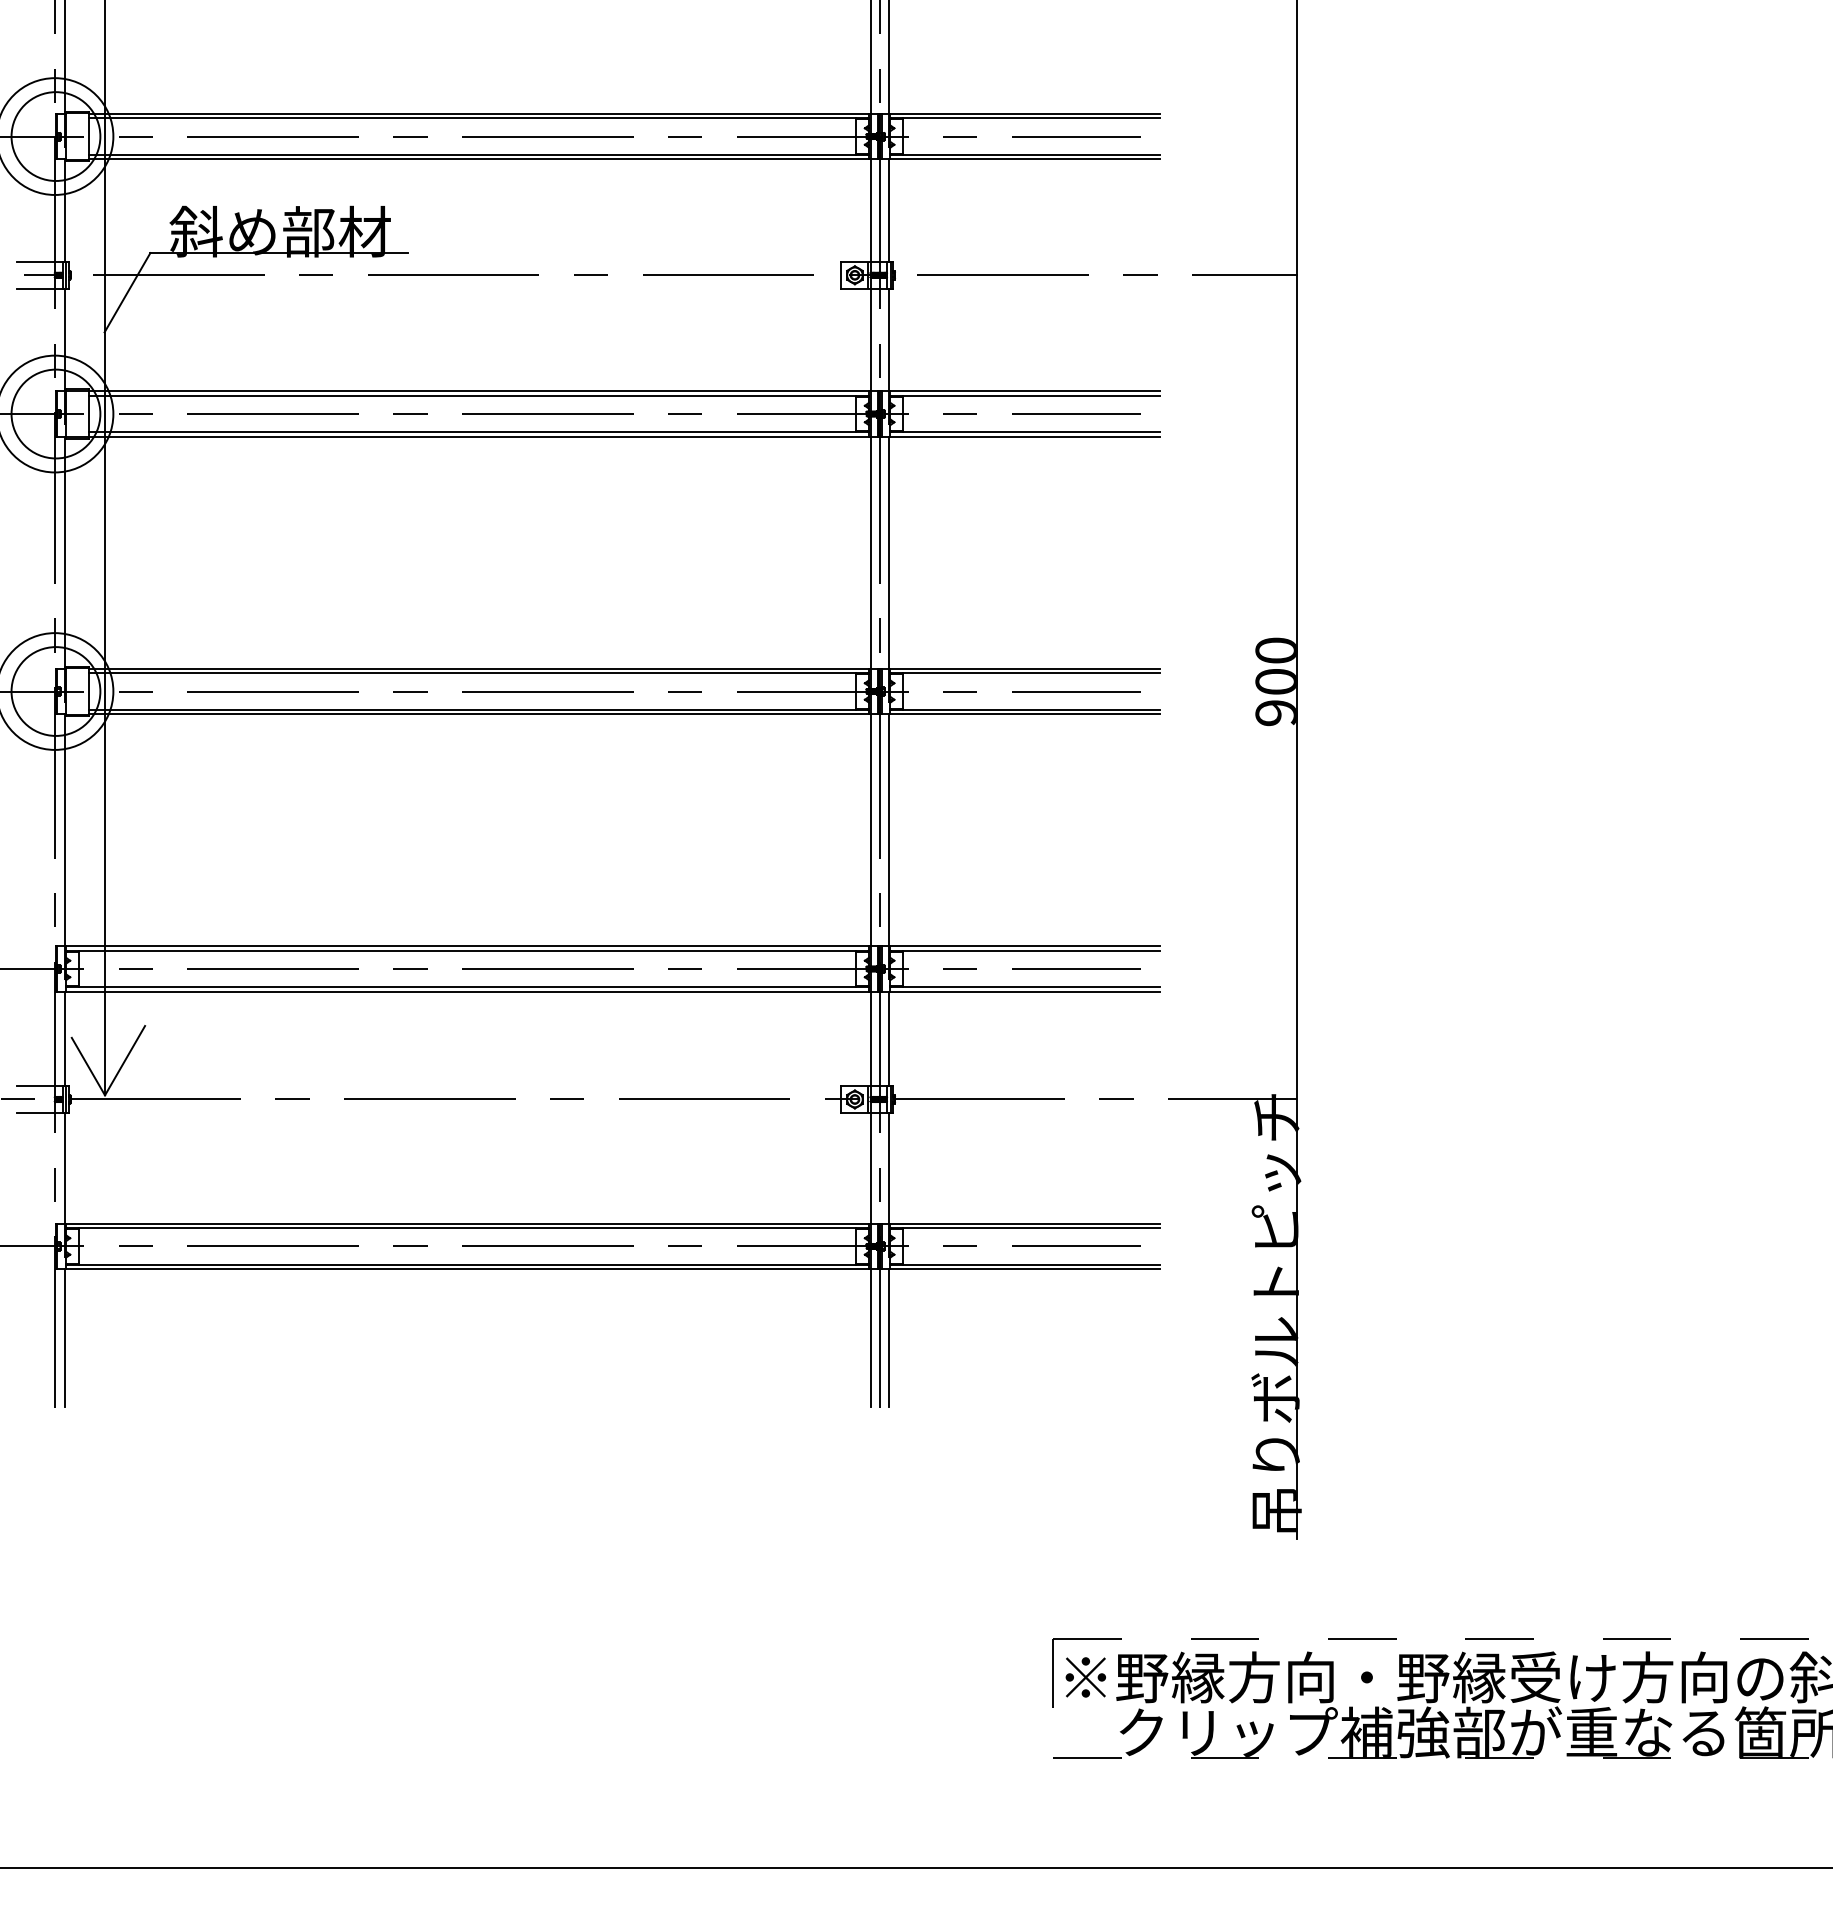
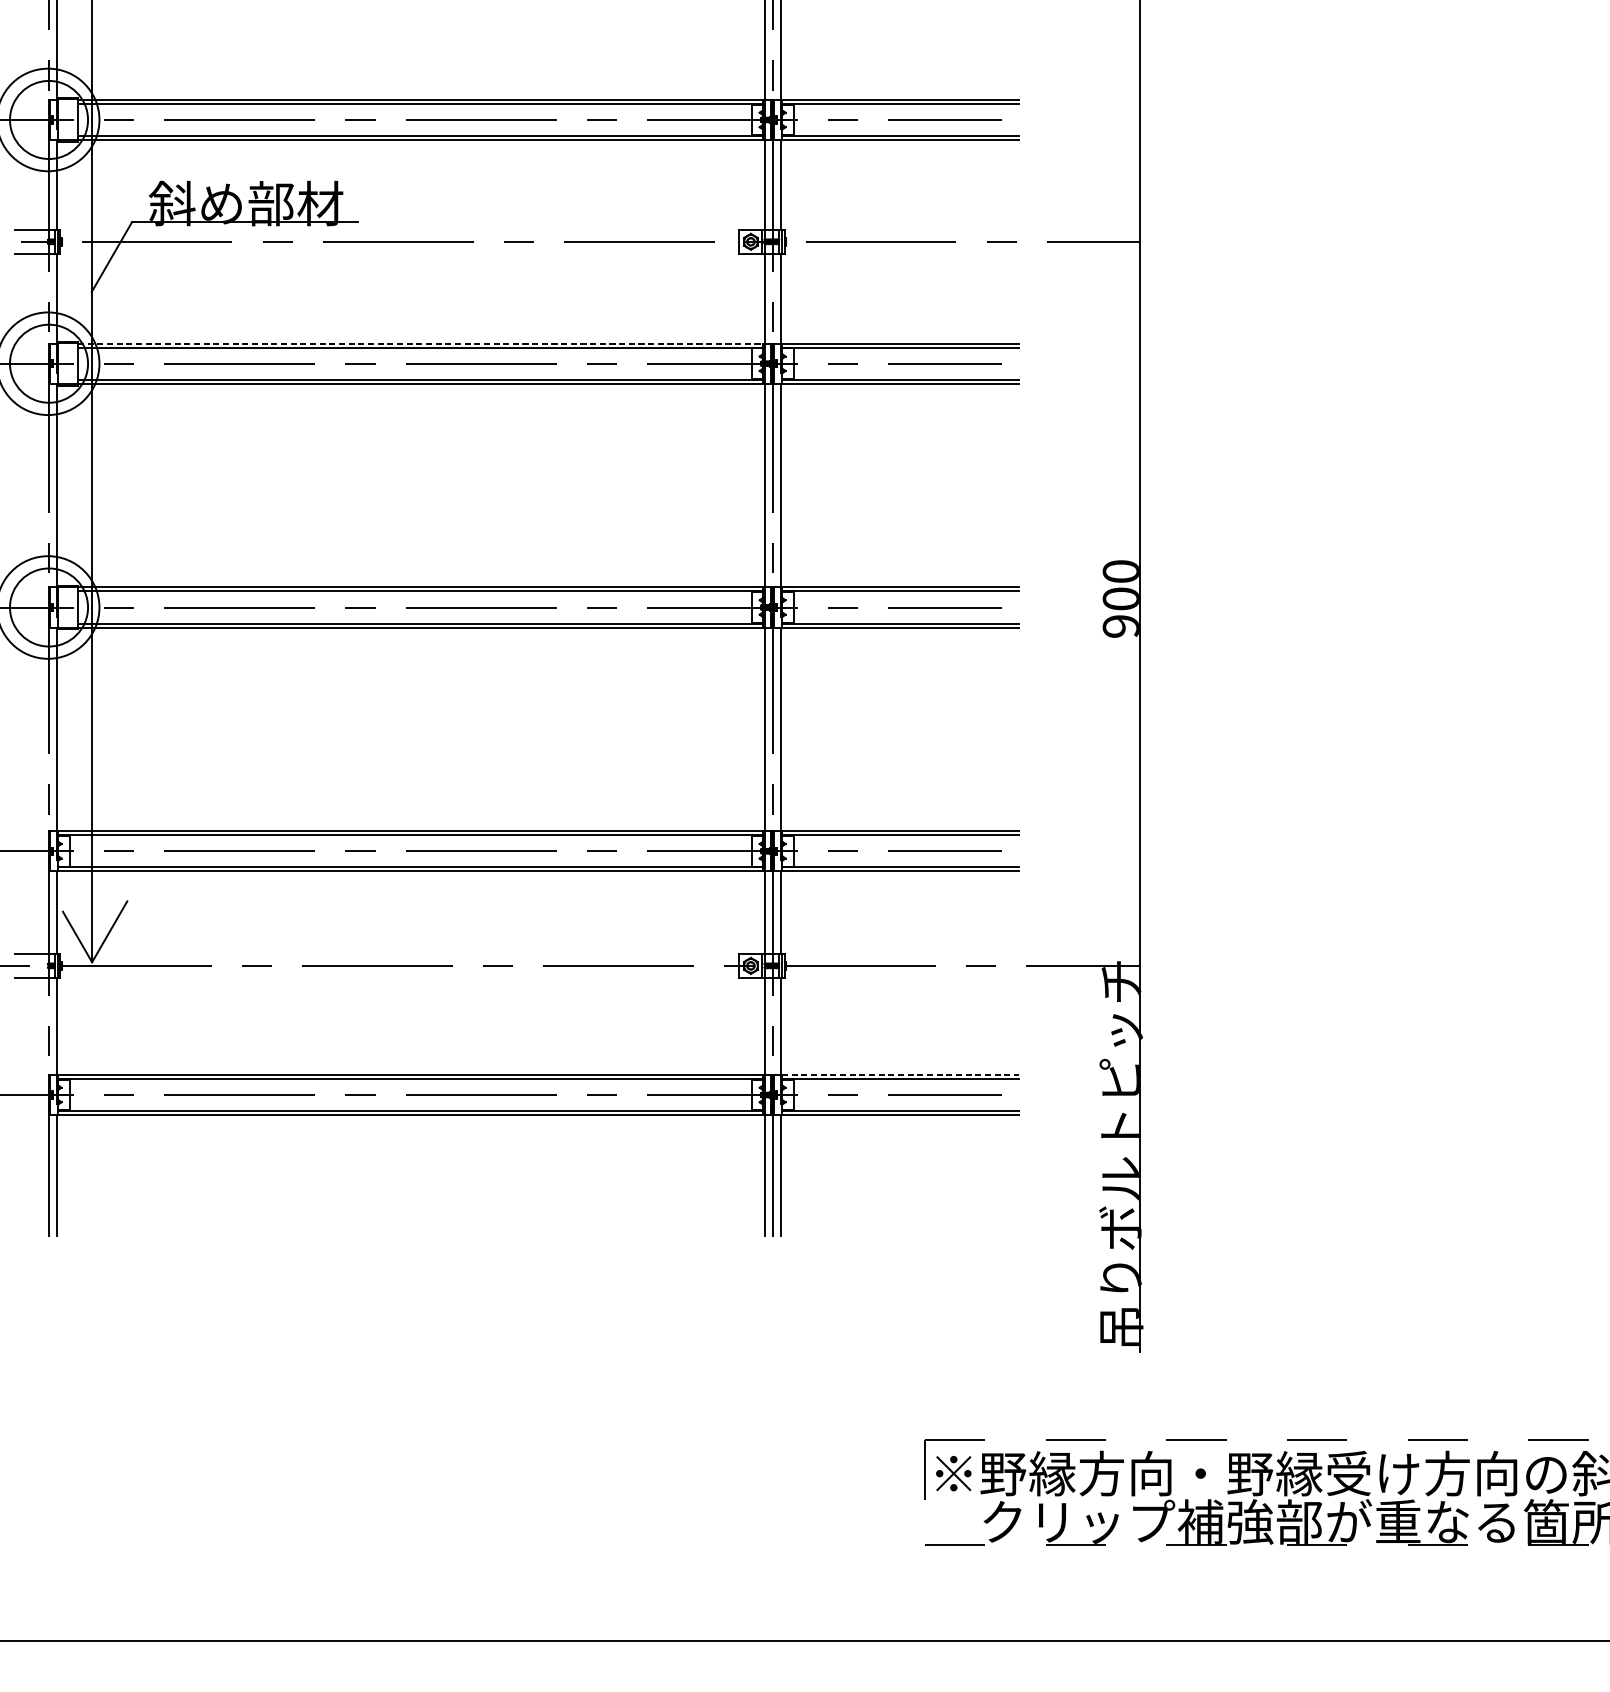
line: (479, 391) -> (421, 343), solid -> dashed
line: (1025, 1223) -> (900, 1074), solid -> dashed

